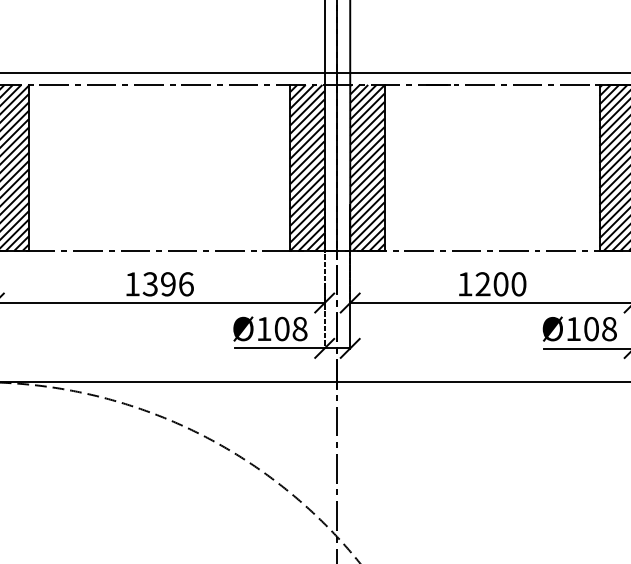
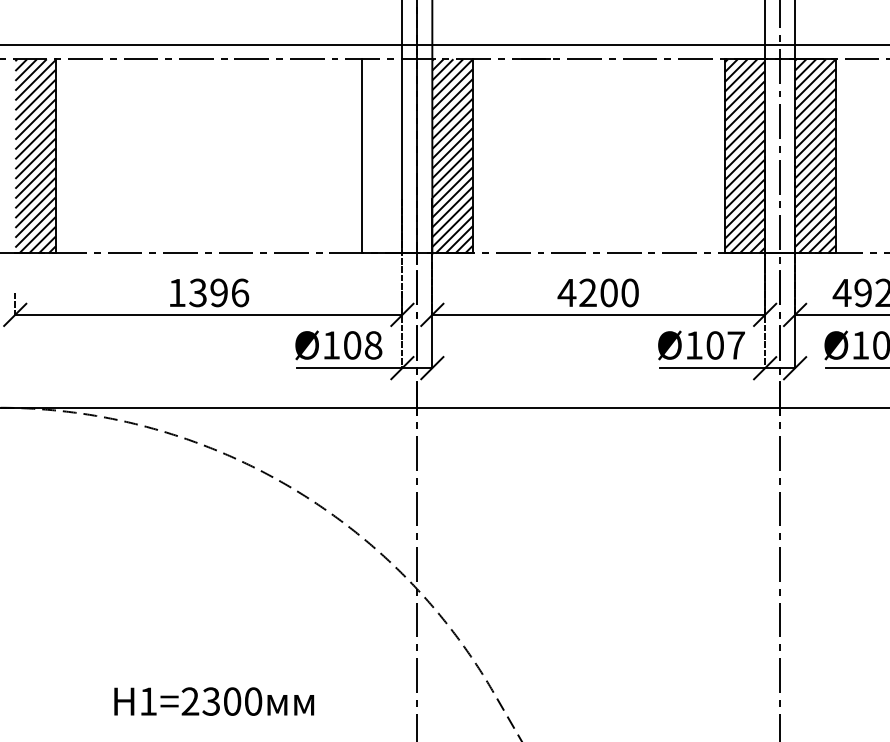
hatch: (306, 167) -> (381, 156), removed
text: (464, 283) -> (566, 292), 1200 -> 4200
text: (609, 329) -> (736, 345), Ø108 -> Ø107

